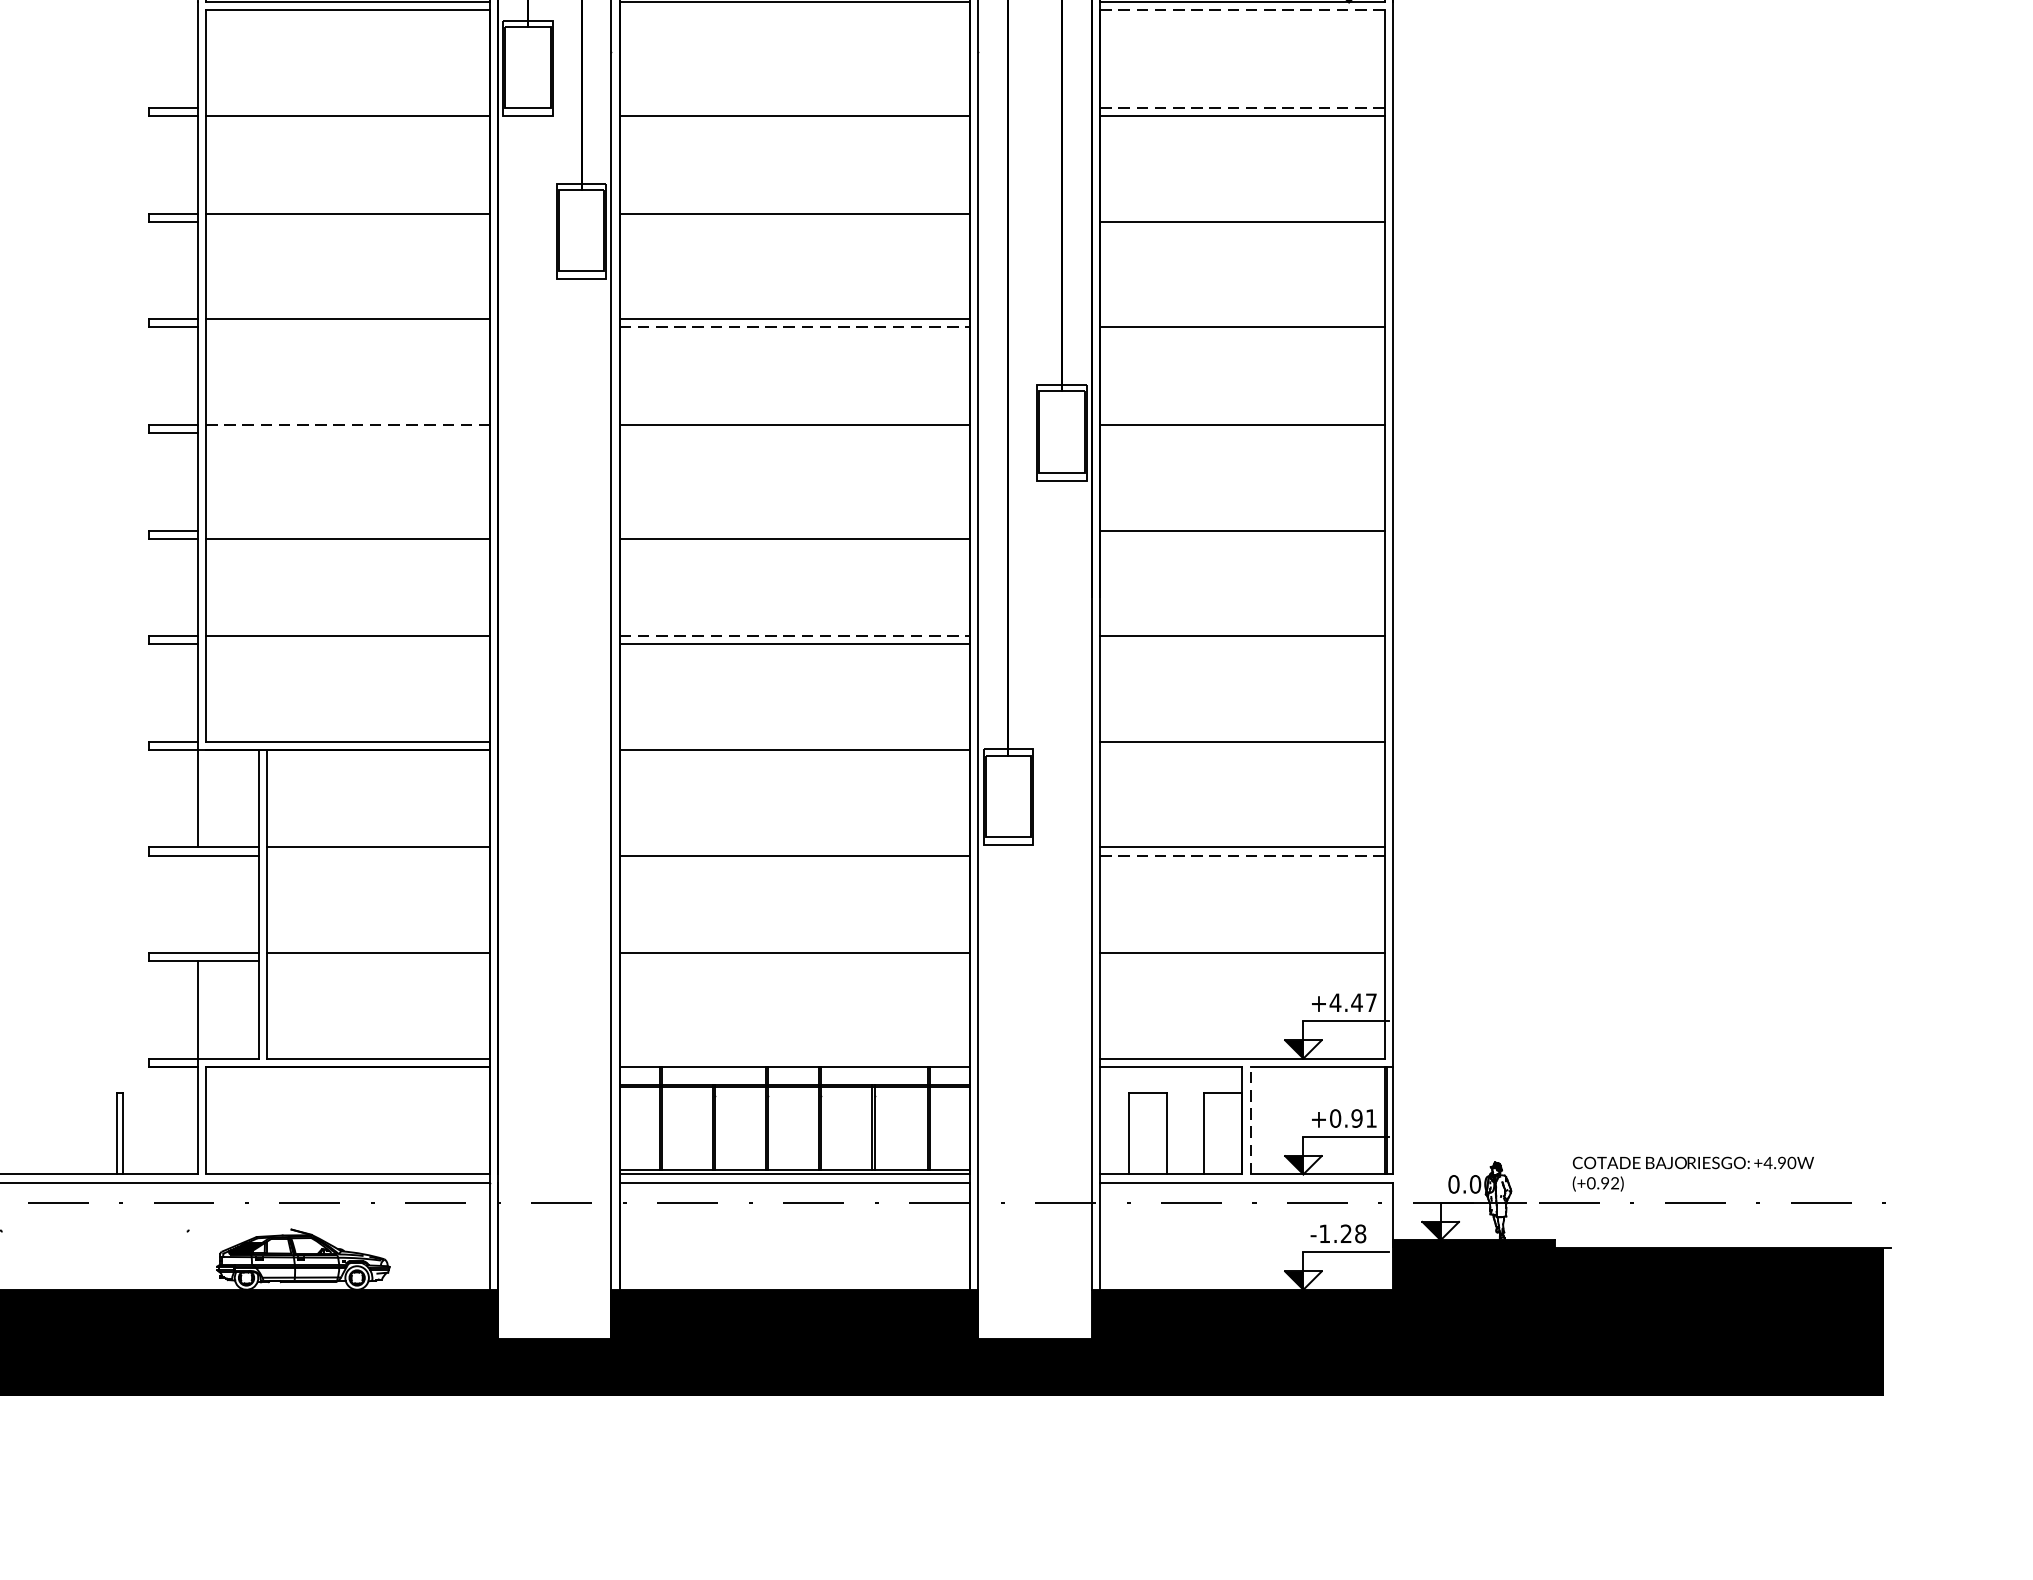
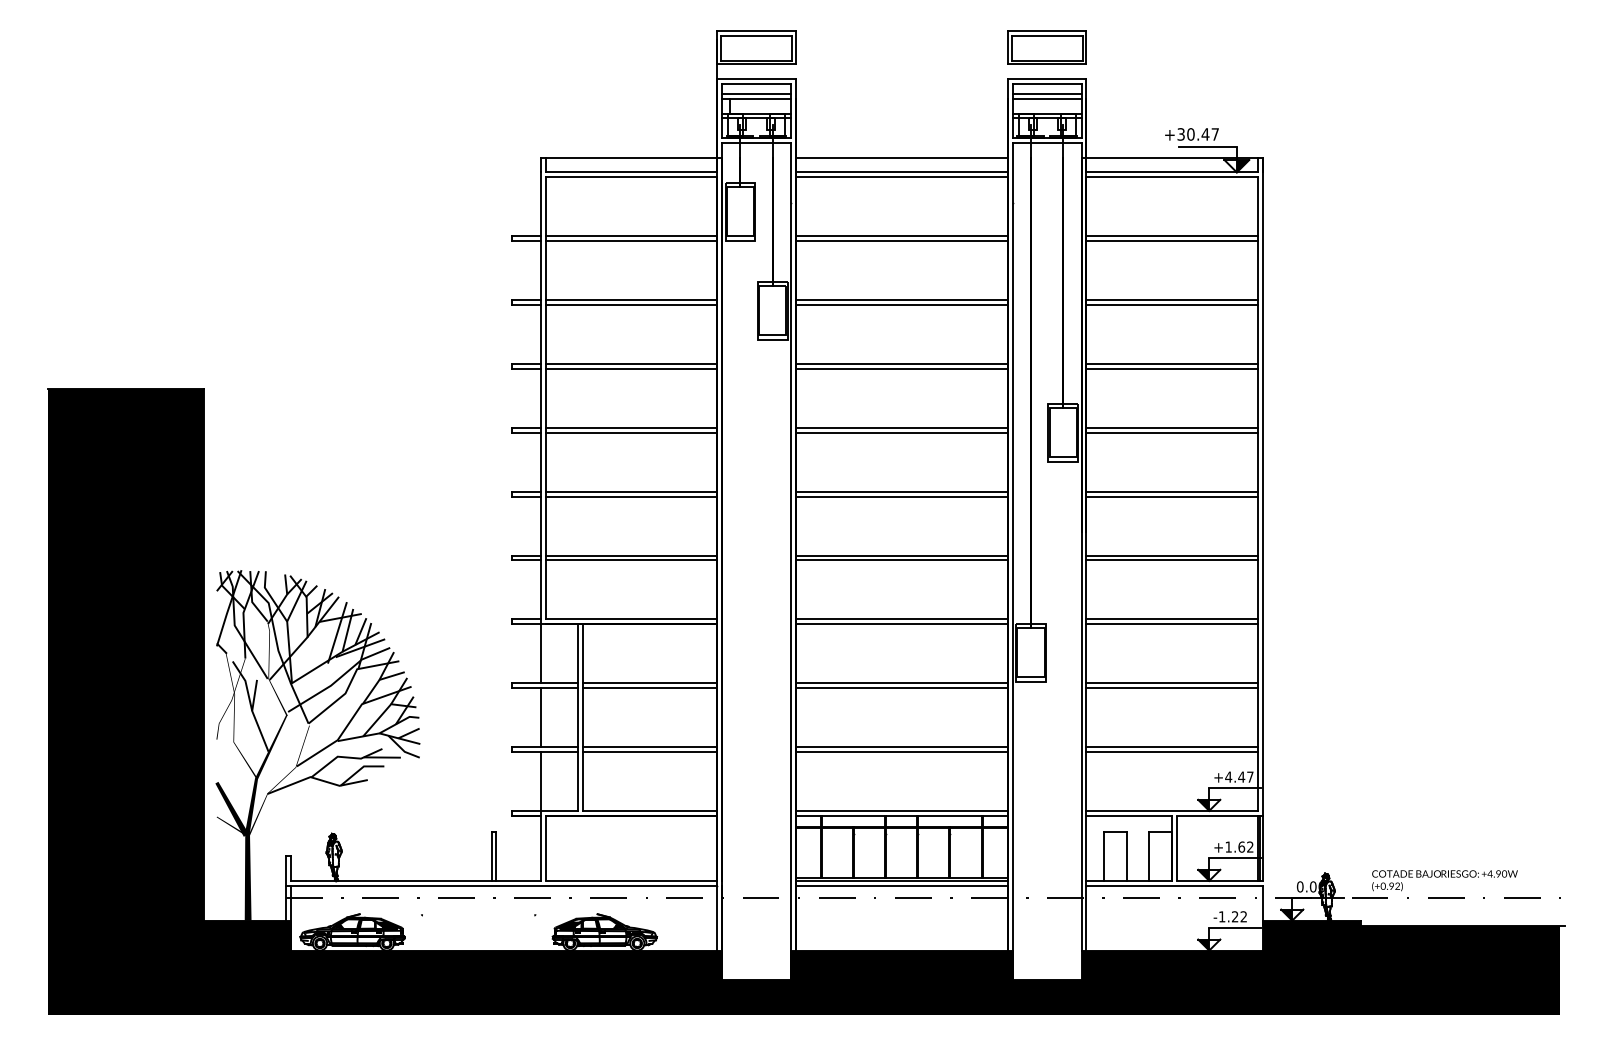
line: (794, 10) -> (901, 177), added
line: (1242, 10) -> (1172, 177), dashed -> solid
line: (347, 108) -> (631, 236), added
line: (794, 108) -> (901, 236), added
line: (1242, 108) -> (1172, 236), dashed -> solid
line: (1242, 214) -> (1172, 300), added
line: (347, 222) -> (631, 305), added
line: (794, 222) -> (901, 305), added
line: (1242, 318) -> (1172, 363), added
line: (347, 326) -> (631, 368), added
line: (794, 326) -> (901, 368), dashed -> solid
line: (347, 424) -> (631, 427), dashed -> solid
line: (347, 432) -> (631, 432), added
line: (794, 432) -> (901, 432), added
line: (1242, 432) -> (1172, 432), added
line: (347, 530) -> (631, 491), added
line: (794, 530) -> (901, 491), added
line: (1242, 538) -> (1172, 496), added
line: (794, 636) -> (901, 555), dashed -> solid
line: (347, 644) -> (631, 560), added
line: (1242, 644) -> (1172, 560), added
line: (794, 741) -> (901, 619), added
line: (1242, 750) -> (1172, 624), added
line: (794, 847) -> (901, 683), added
line: (377, 856) -> (649, 688), added
line: (1242, 856) -> (1172, 688), dashed -> solid
line: (198, 904) -> (541, 717), added
line: (377, 960) -> (649, 751), added
line: (794, 960) -> (901, 751), added
line: (1242, 960) -> (1172, 751), added
line: (794, 1057) -> (901, 810), added
text: (1353, 1117) -> (1239, 846), +0.91 -> +1.62
line: (1250, 1120) -> (1177, 848), dashed -> solid
text: (1360, 1233) -> (1243, 916), -1.28 -> -1.22

